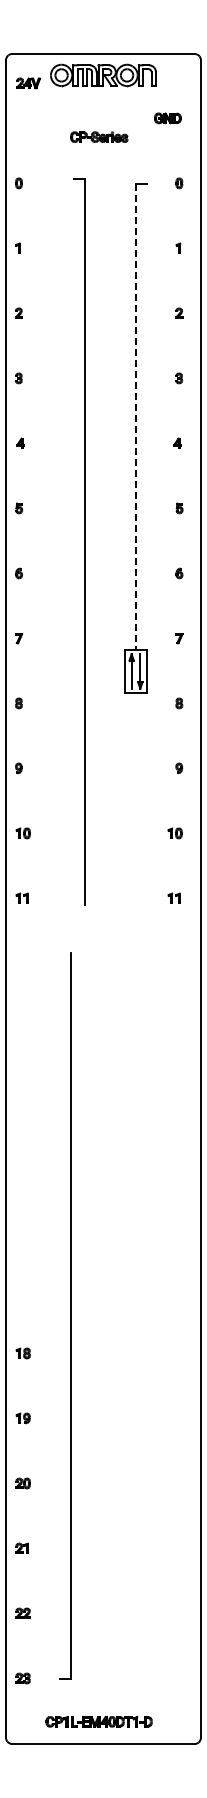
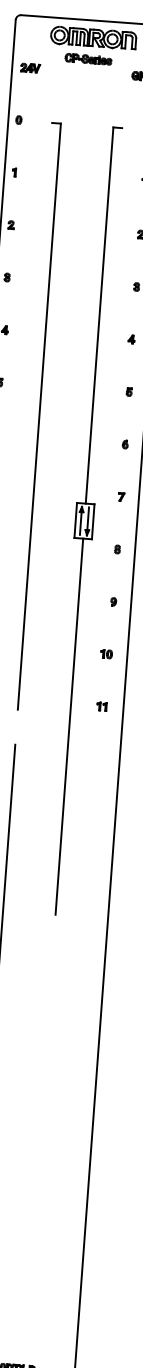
part: (28, 83) -> (30, 68), moved
part: (99, 136) -> (88, 58), moved
line: (136, 416) -> (100, 315), dashed -> solid
part: (79, 541) -> (34, 416), moved
line: (136, 926) -> (69, 727), added

